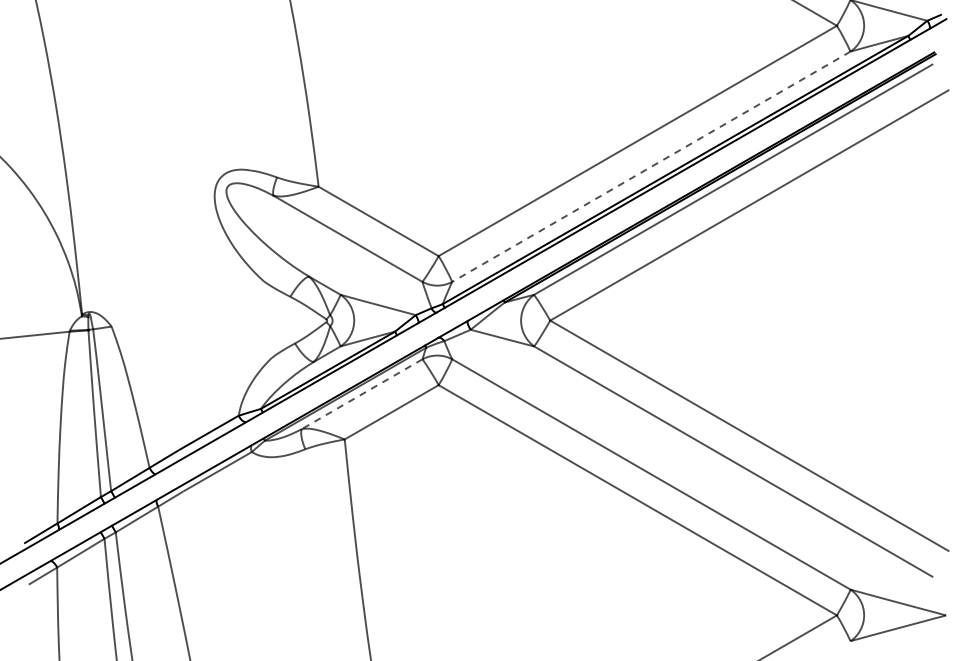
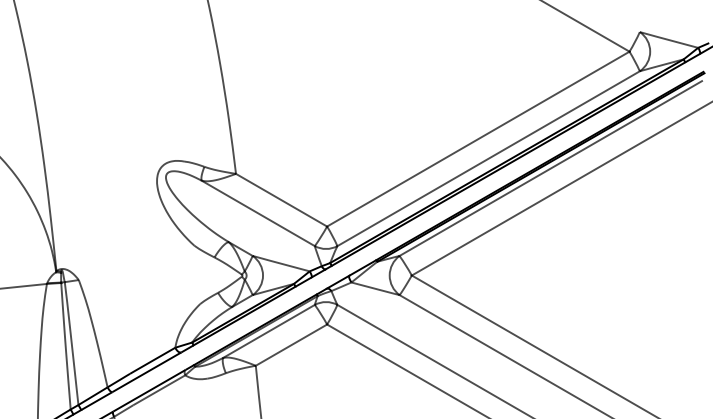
line: (650, 167) -> (487, 159), dashed -> solid
line: (362, 394) -> (269, 331), dashed -> solid

